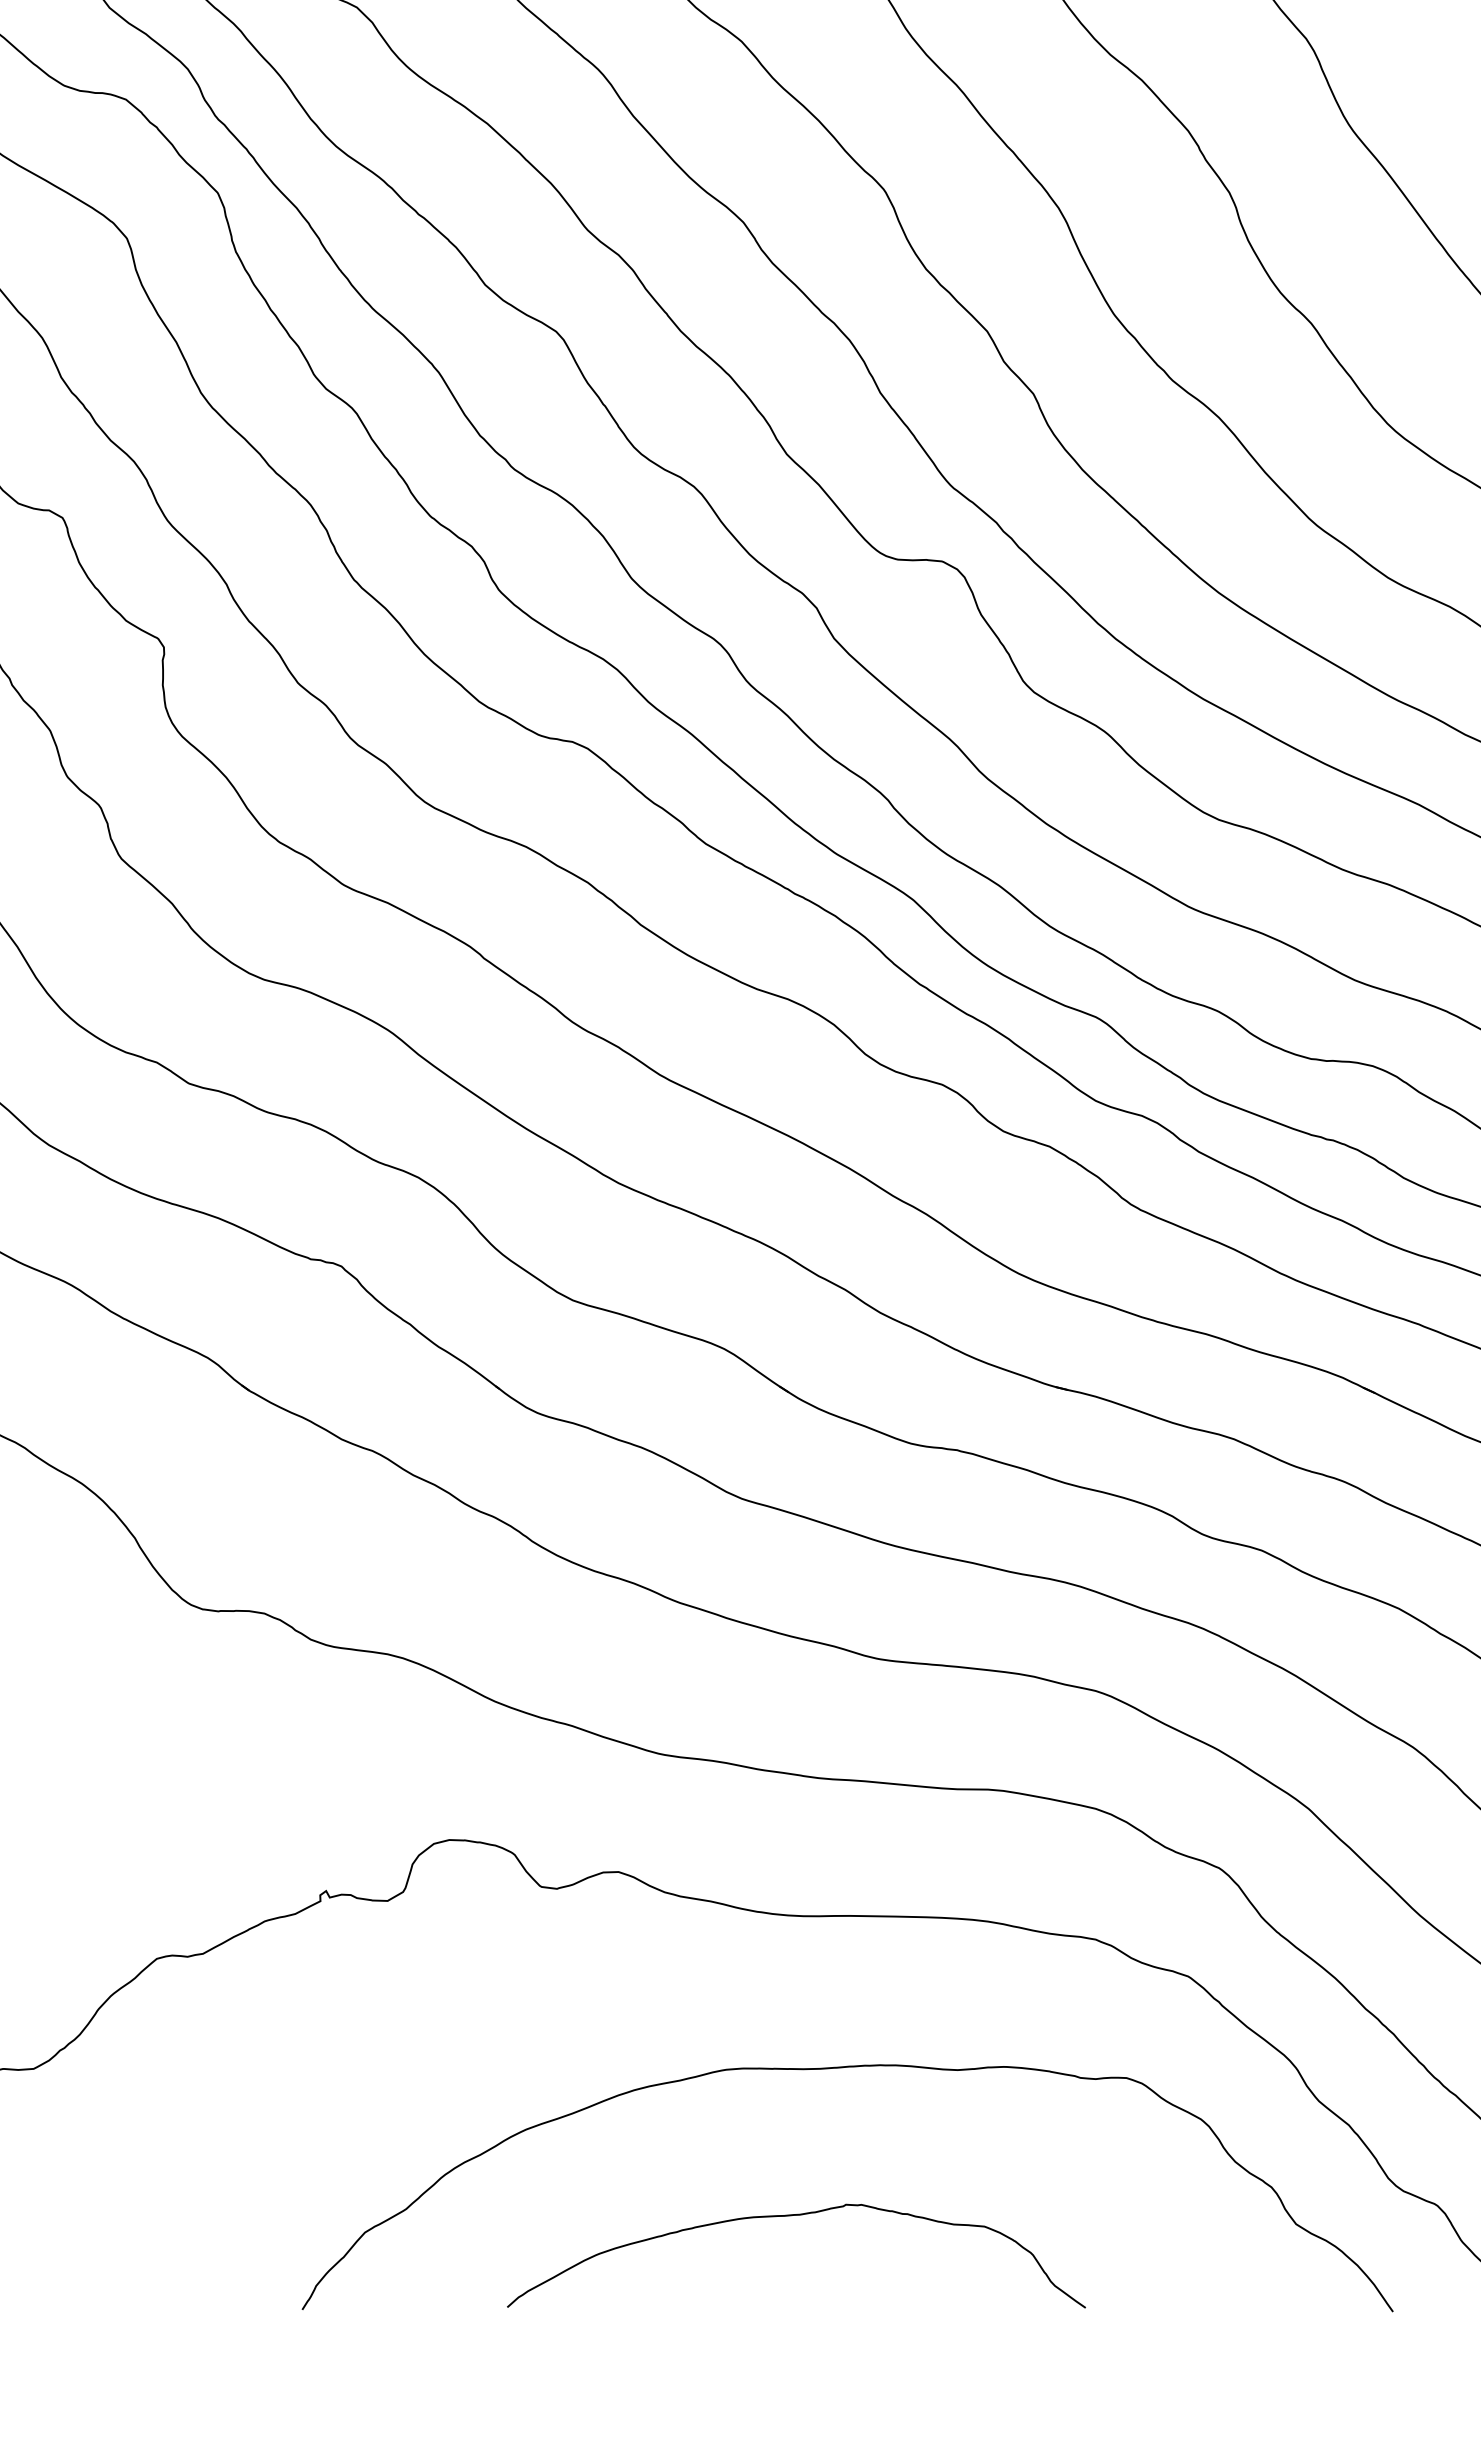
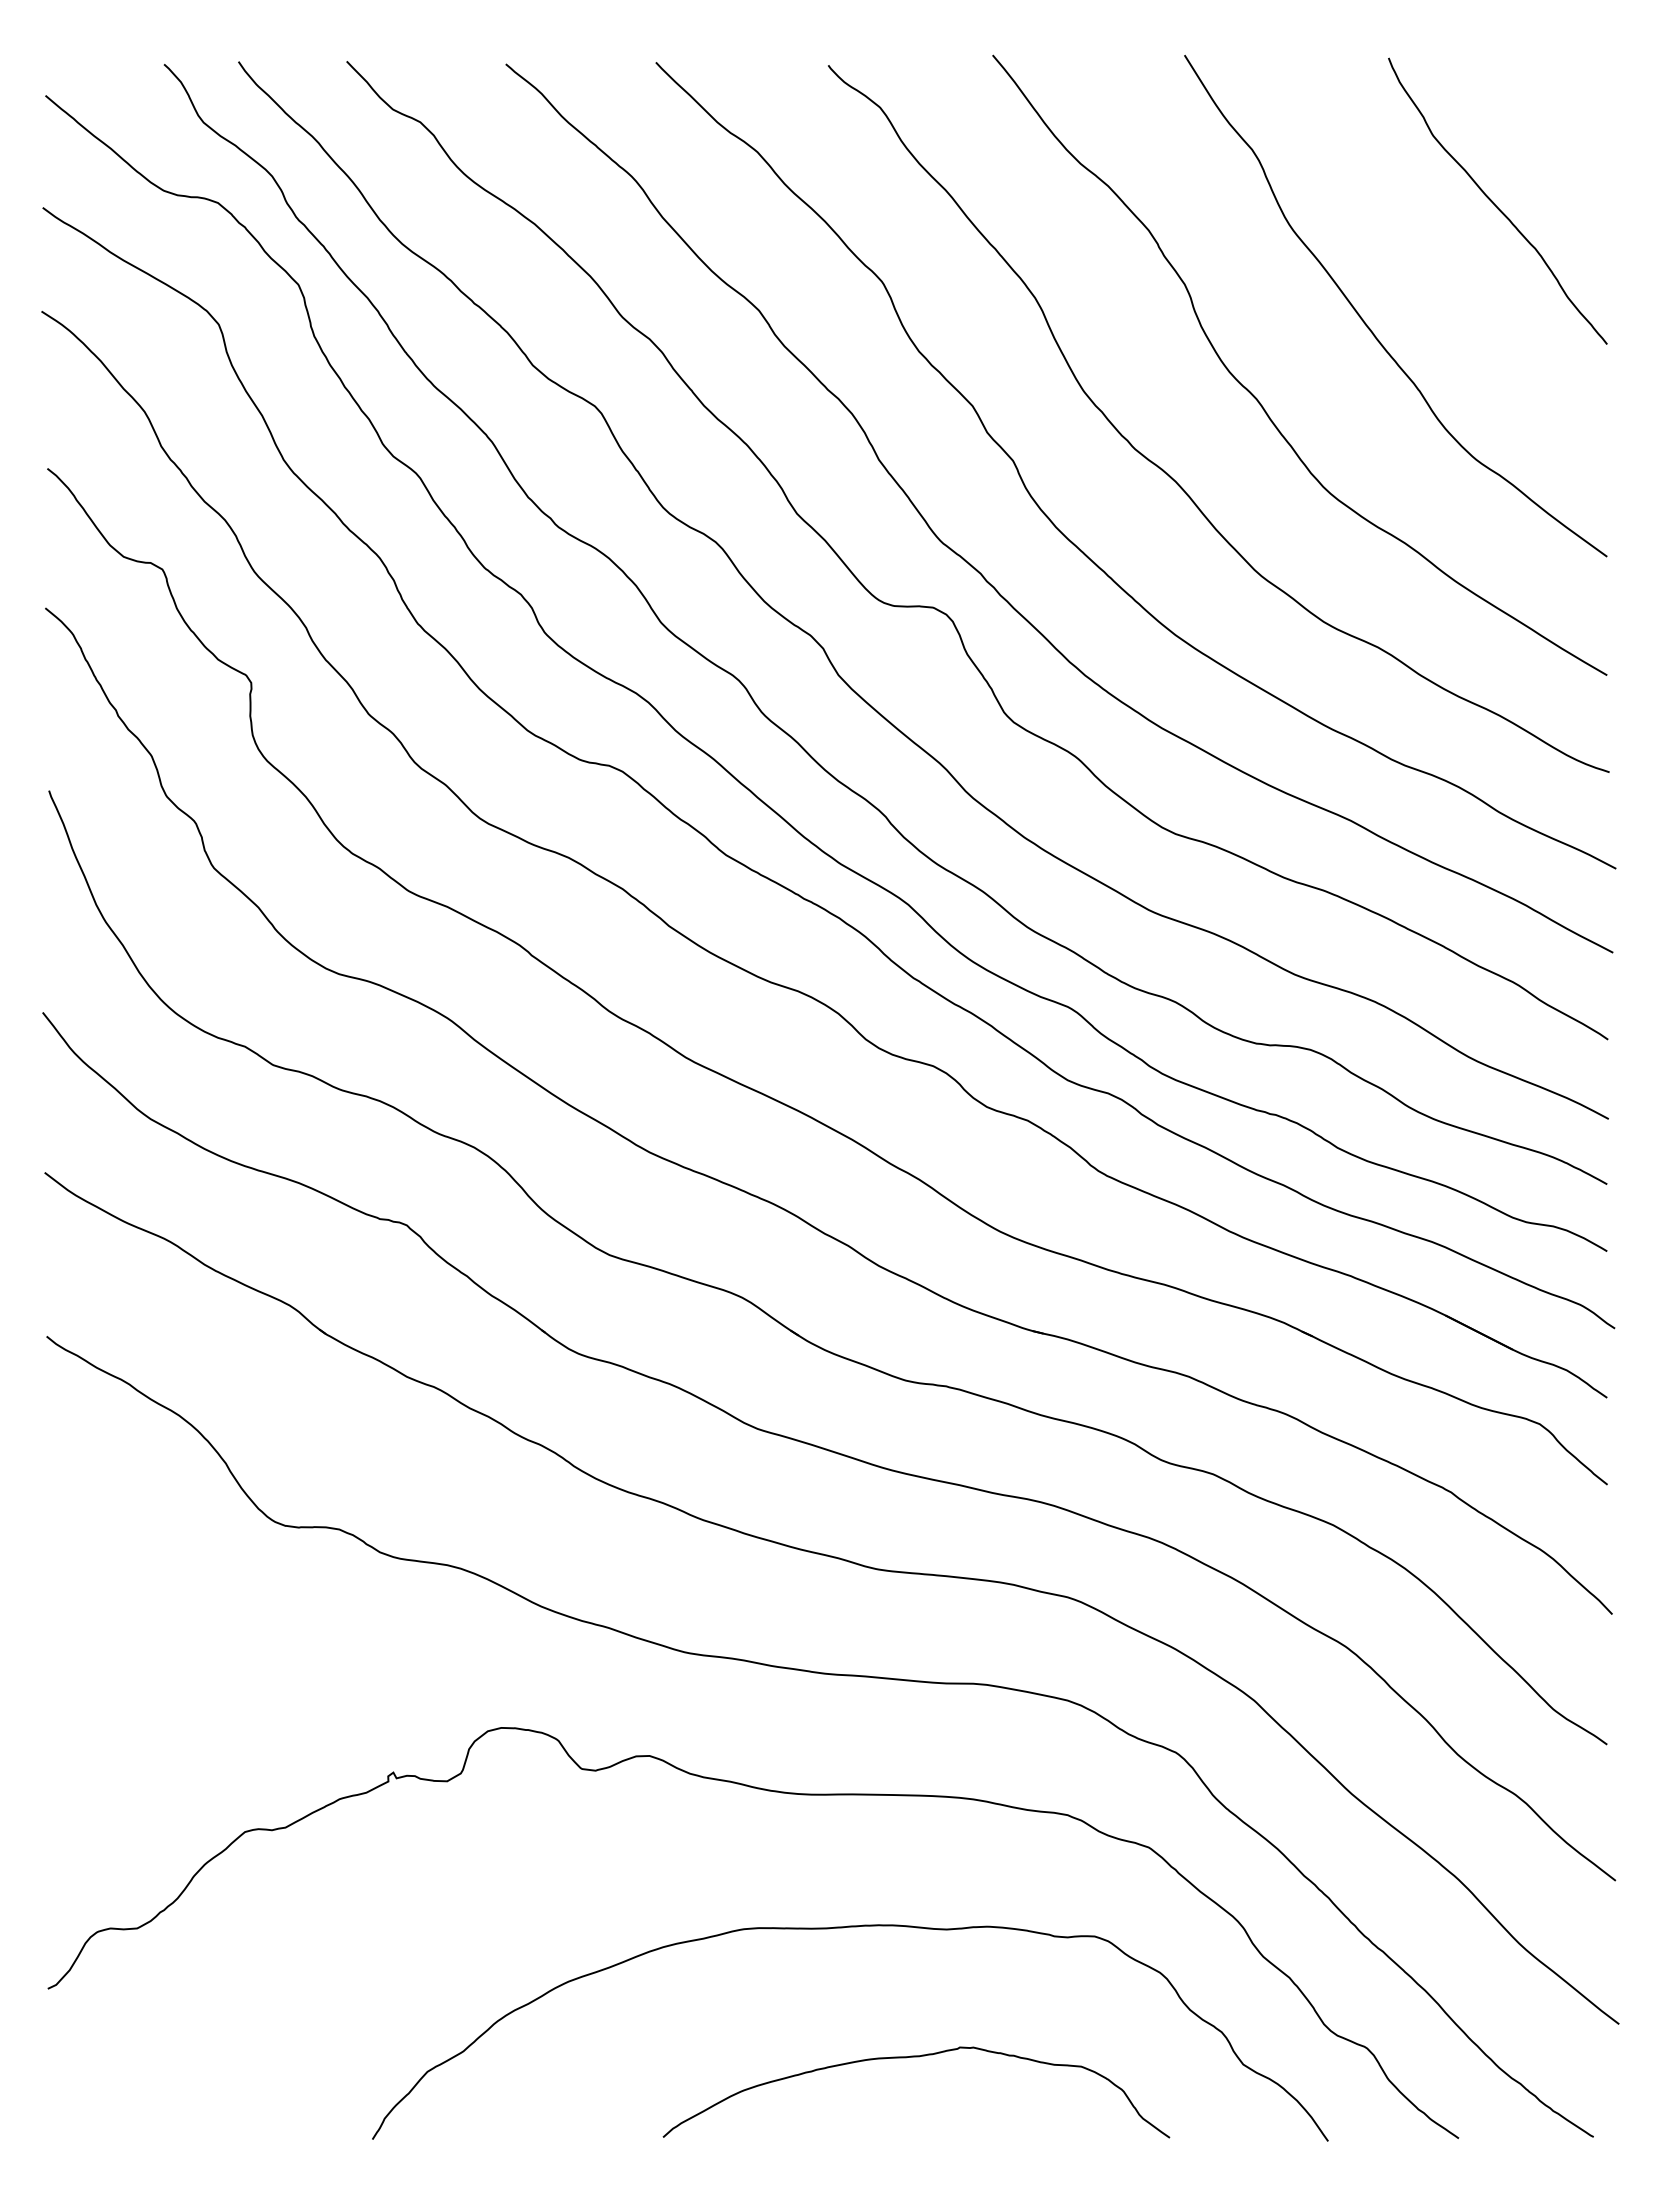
curve: (796, 2216) -> (916, 2057), moved

